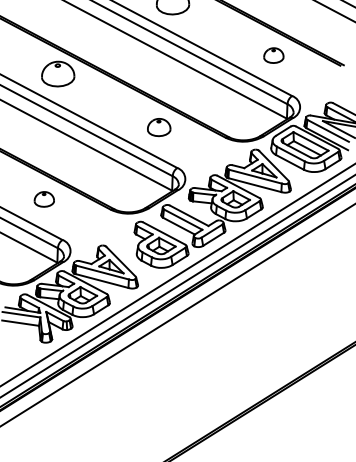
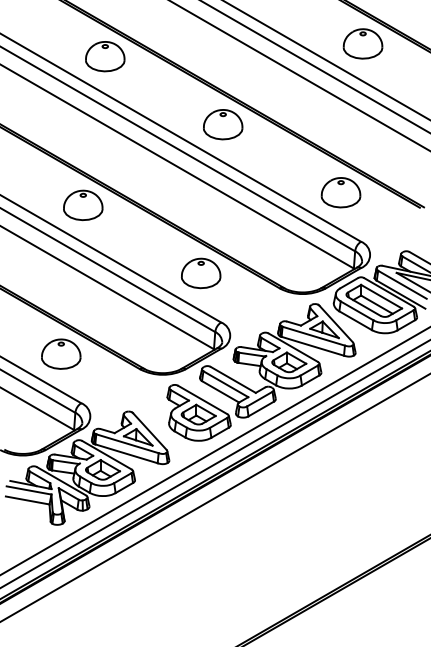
part: (273, 55) -> (340, 192), size x1.67
part: (159, 127) -> (201, 273), size x1.43
part: (44, 198) -> (61, 353), size x1.67

